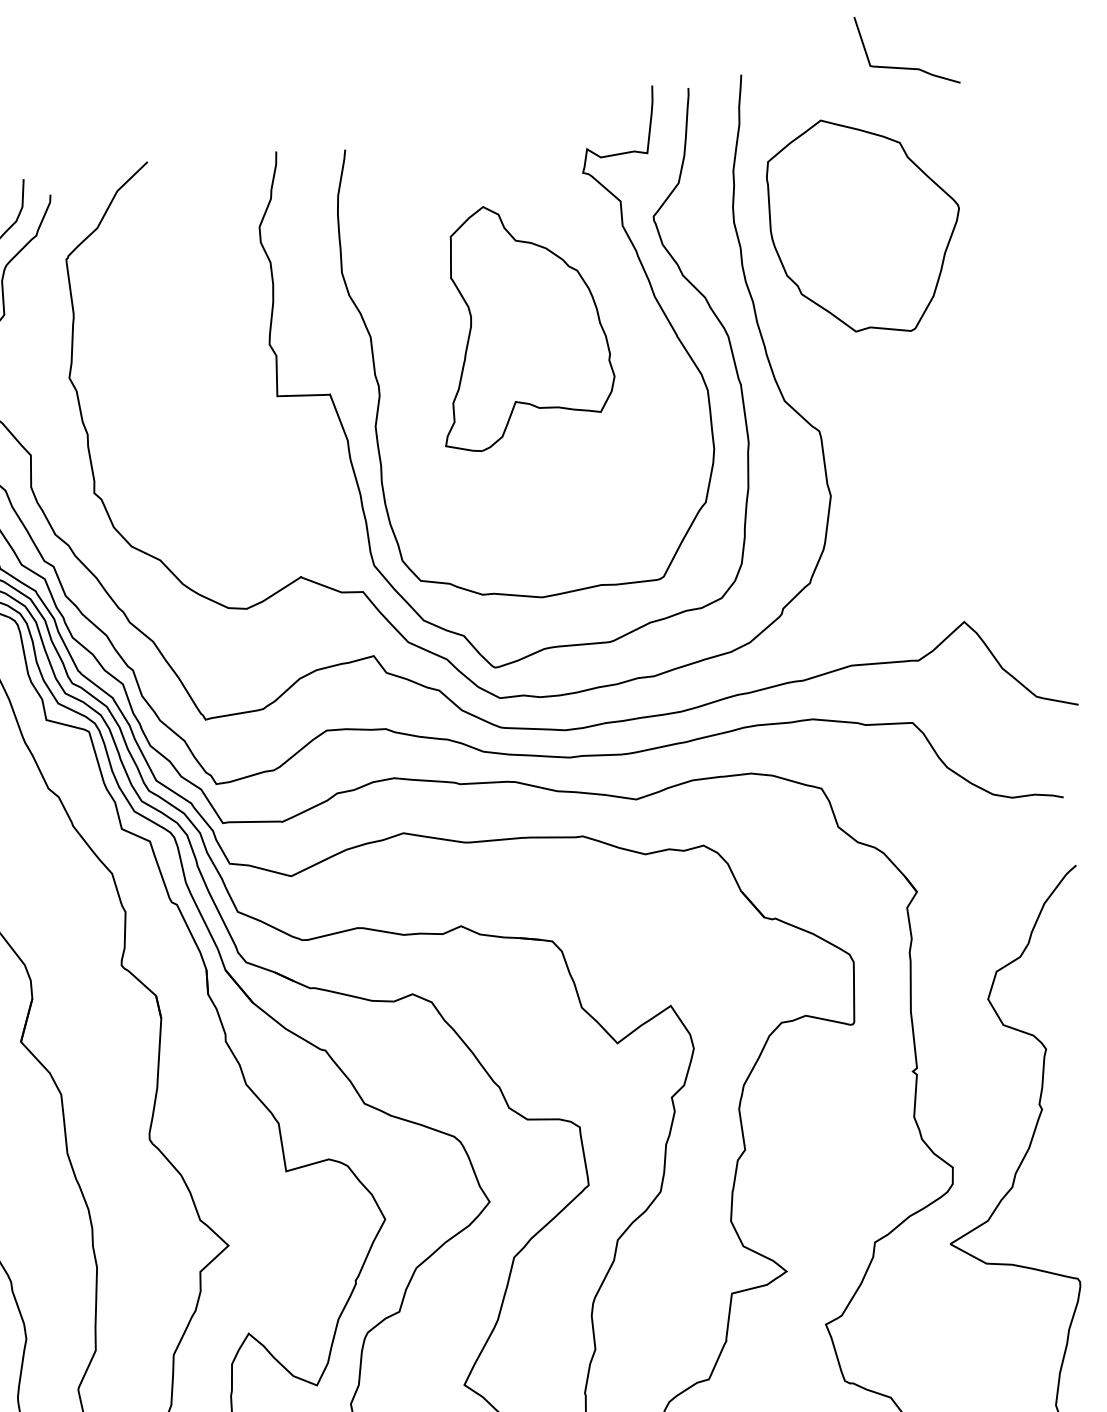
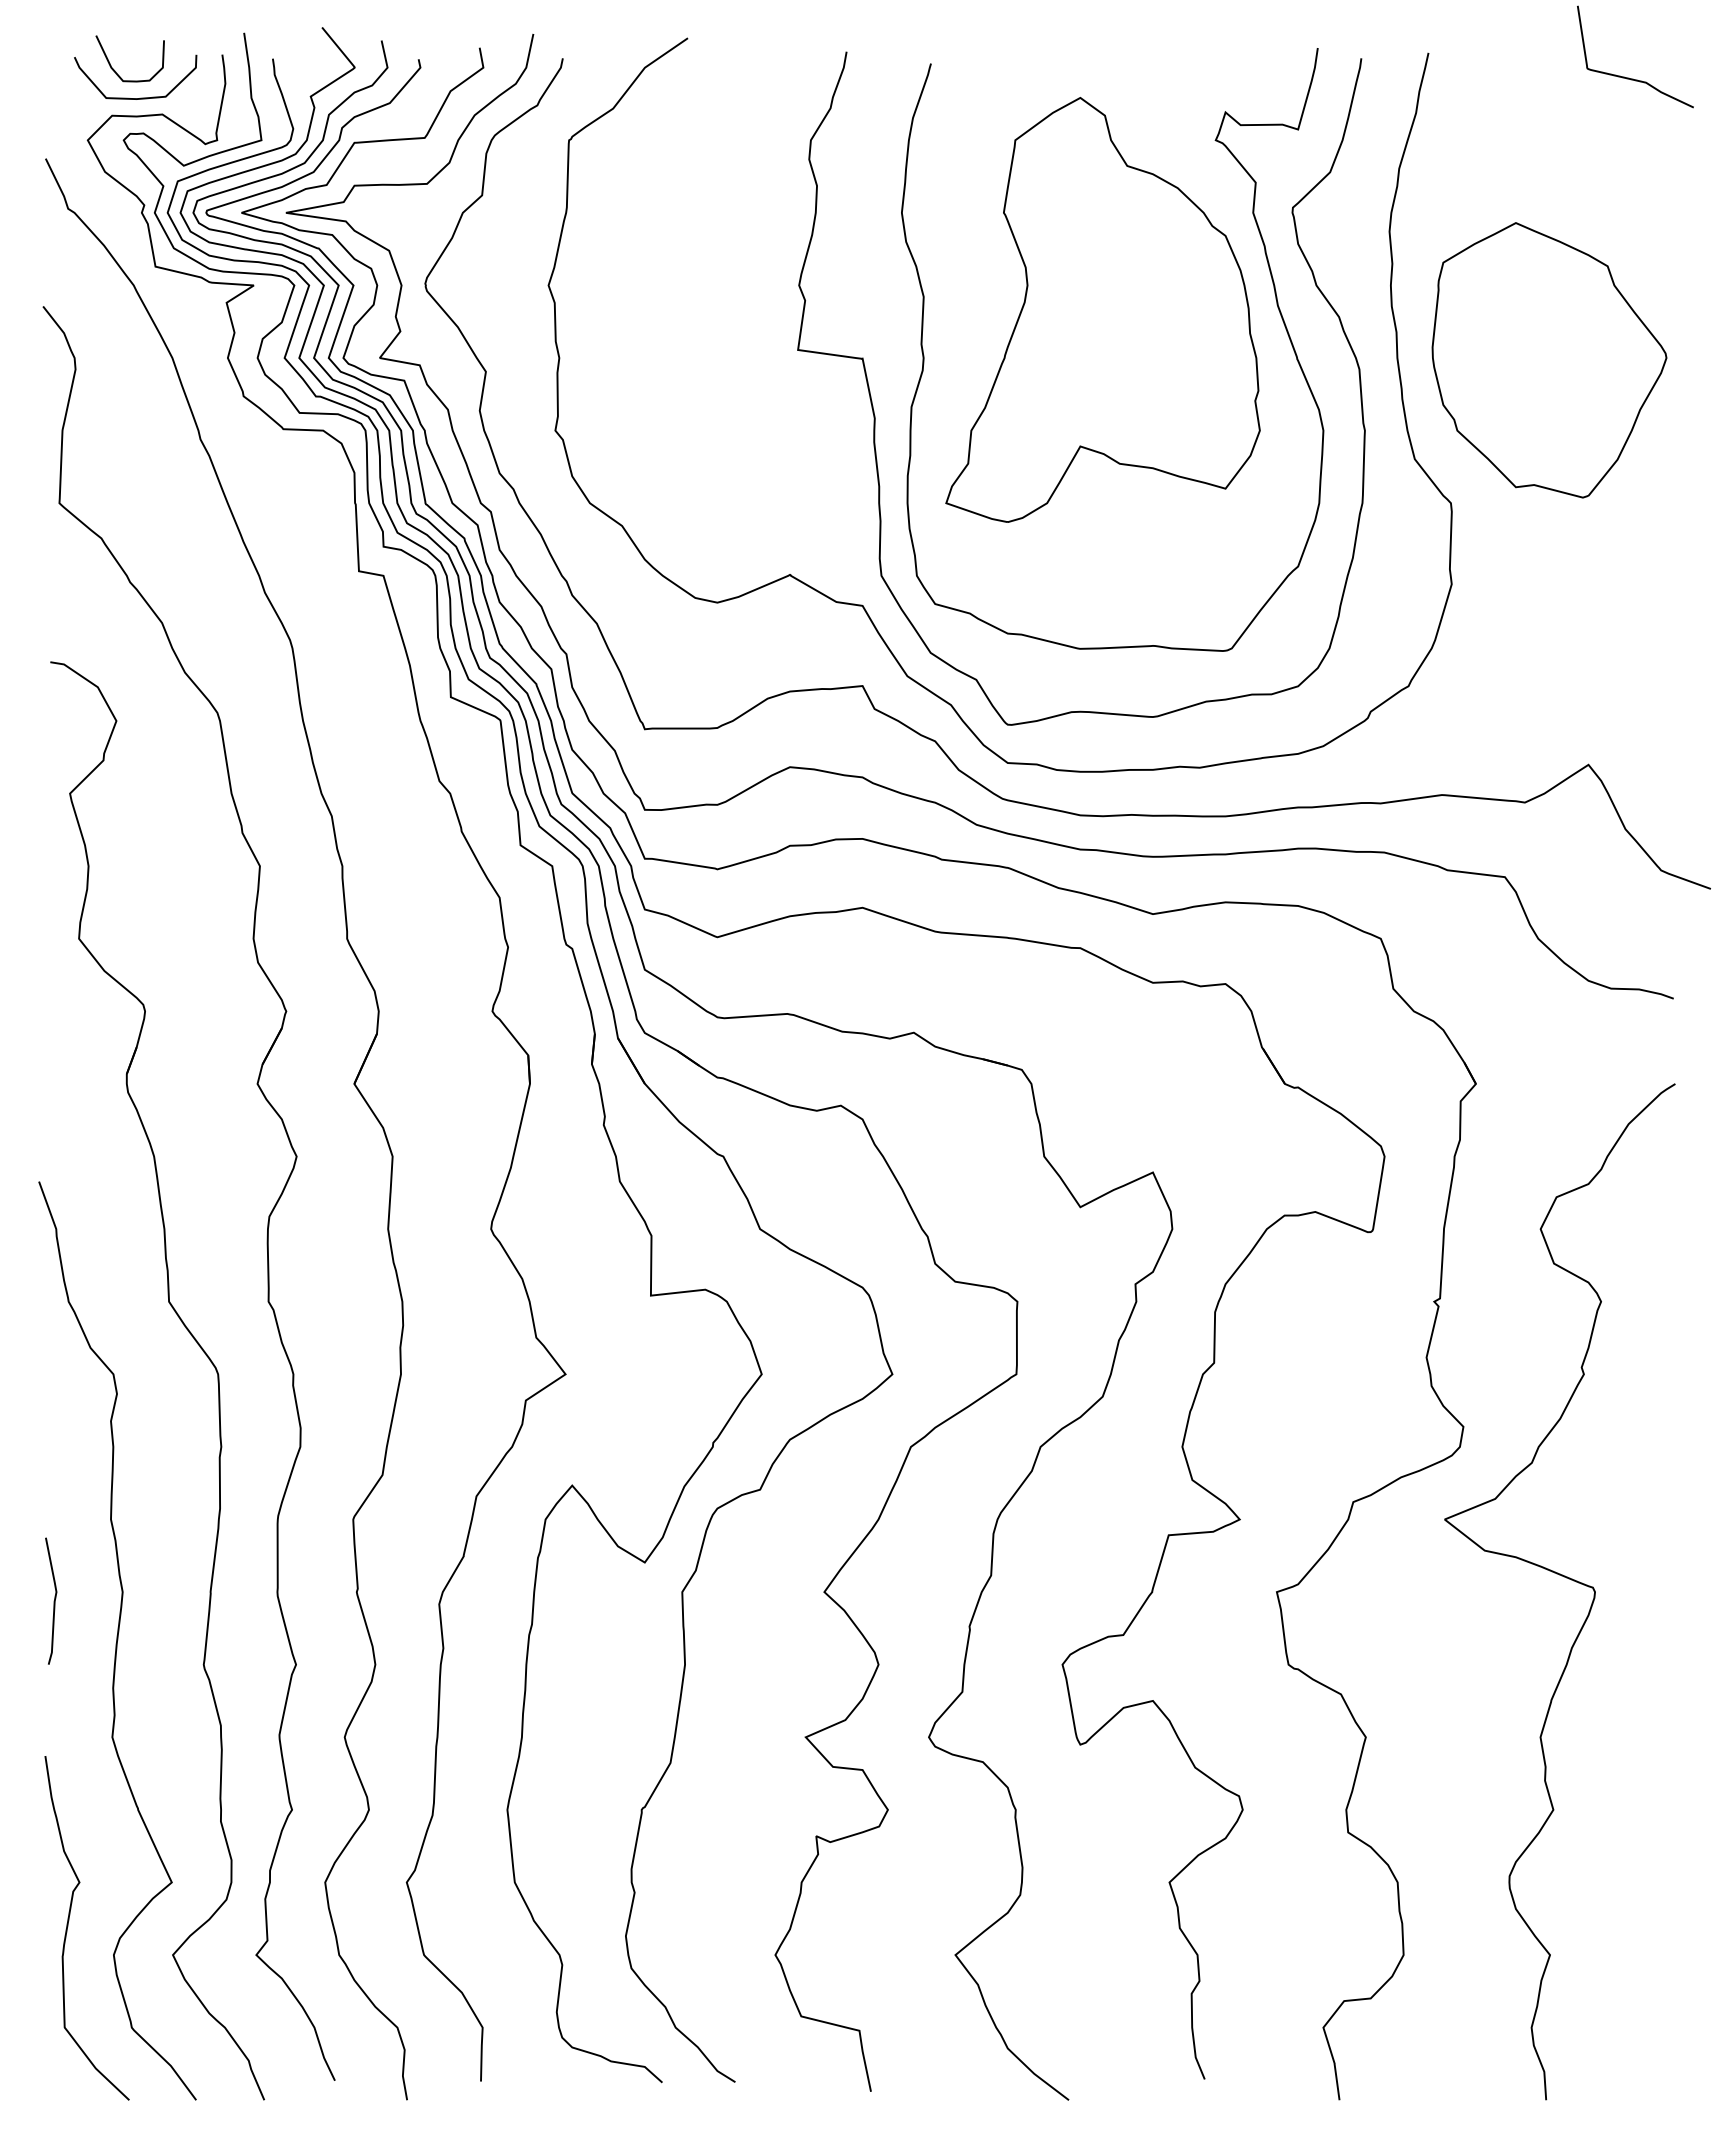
part: (865, 225) -> (1549, 360), moved
part: (515, 323) -> (1102, 309), size x1.43

